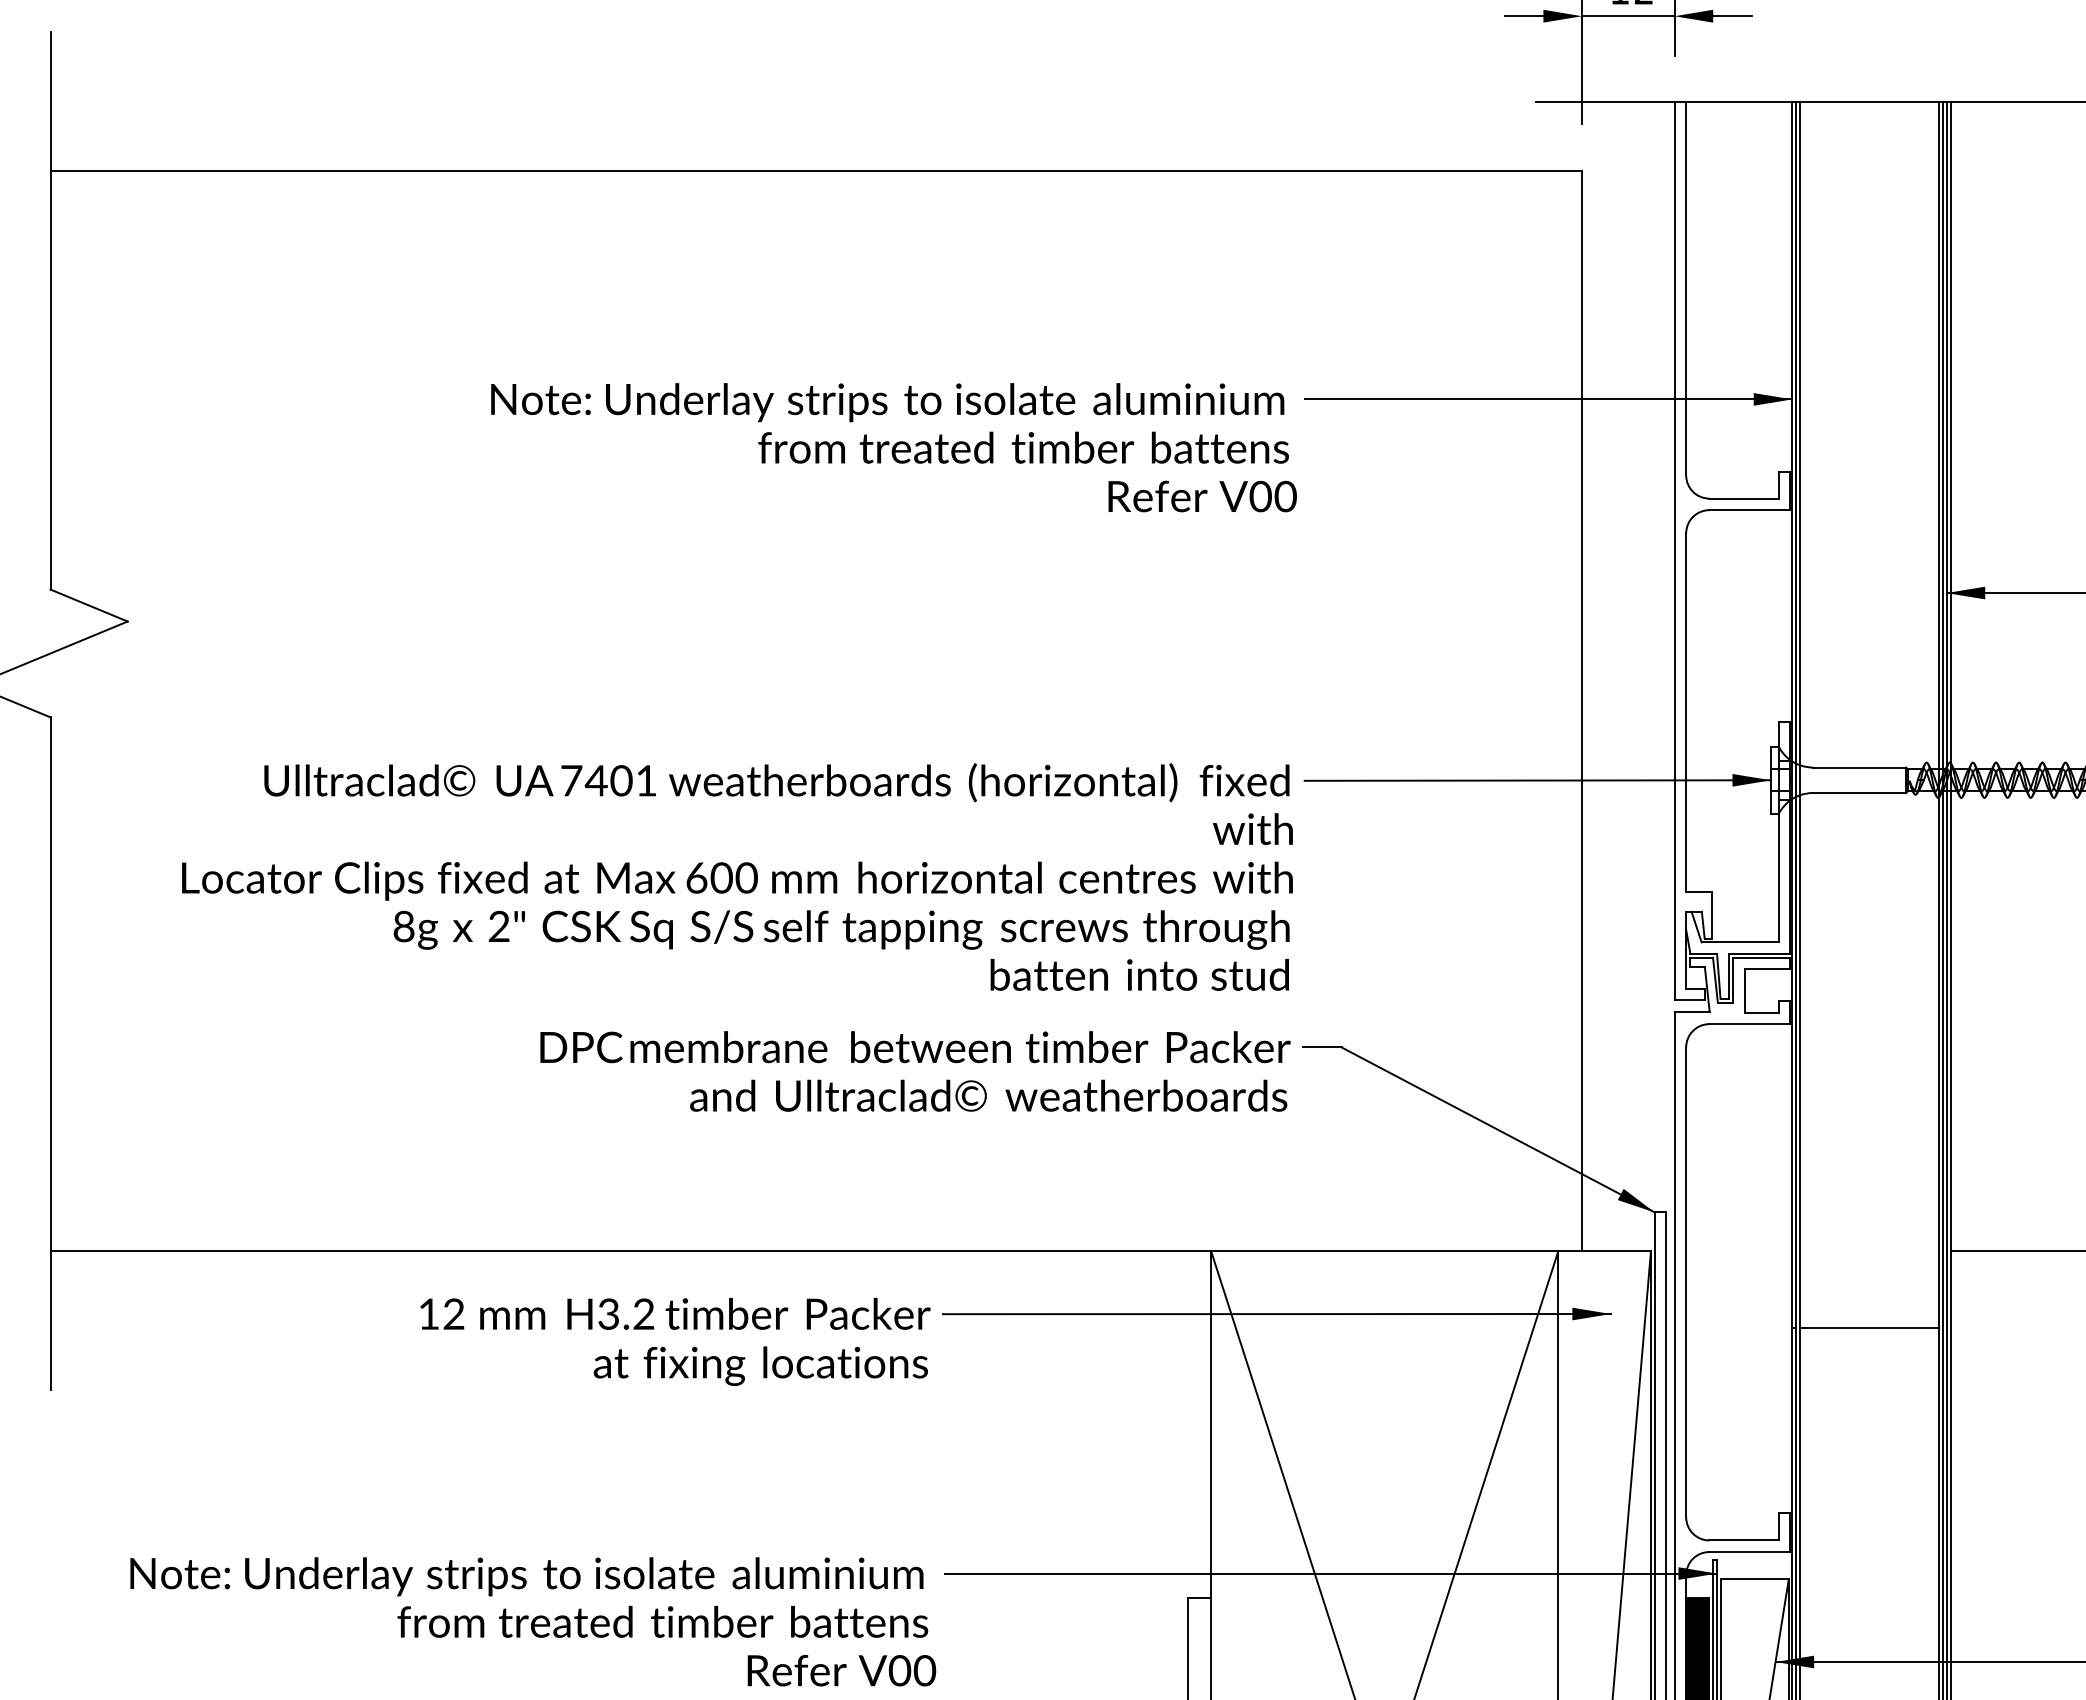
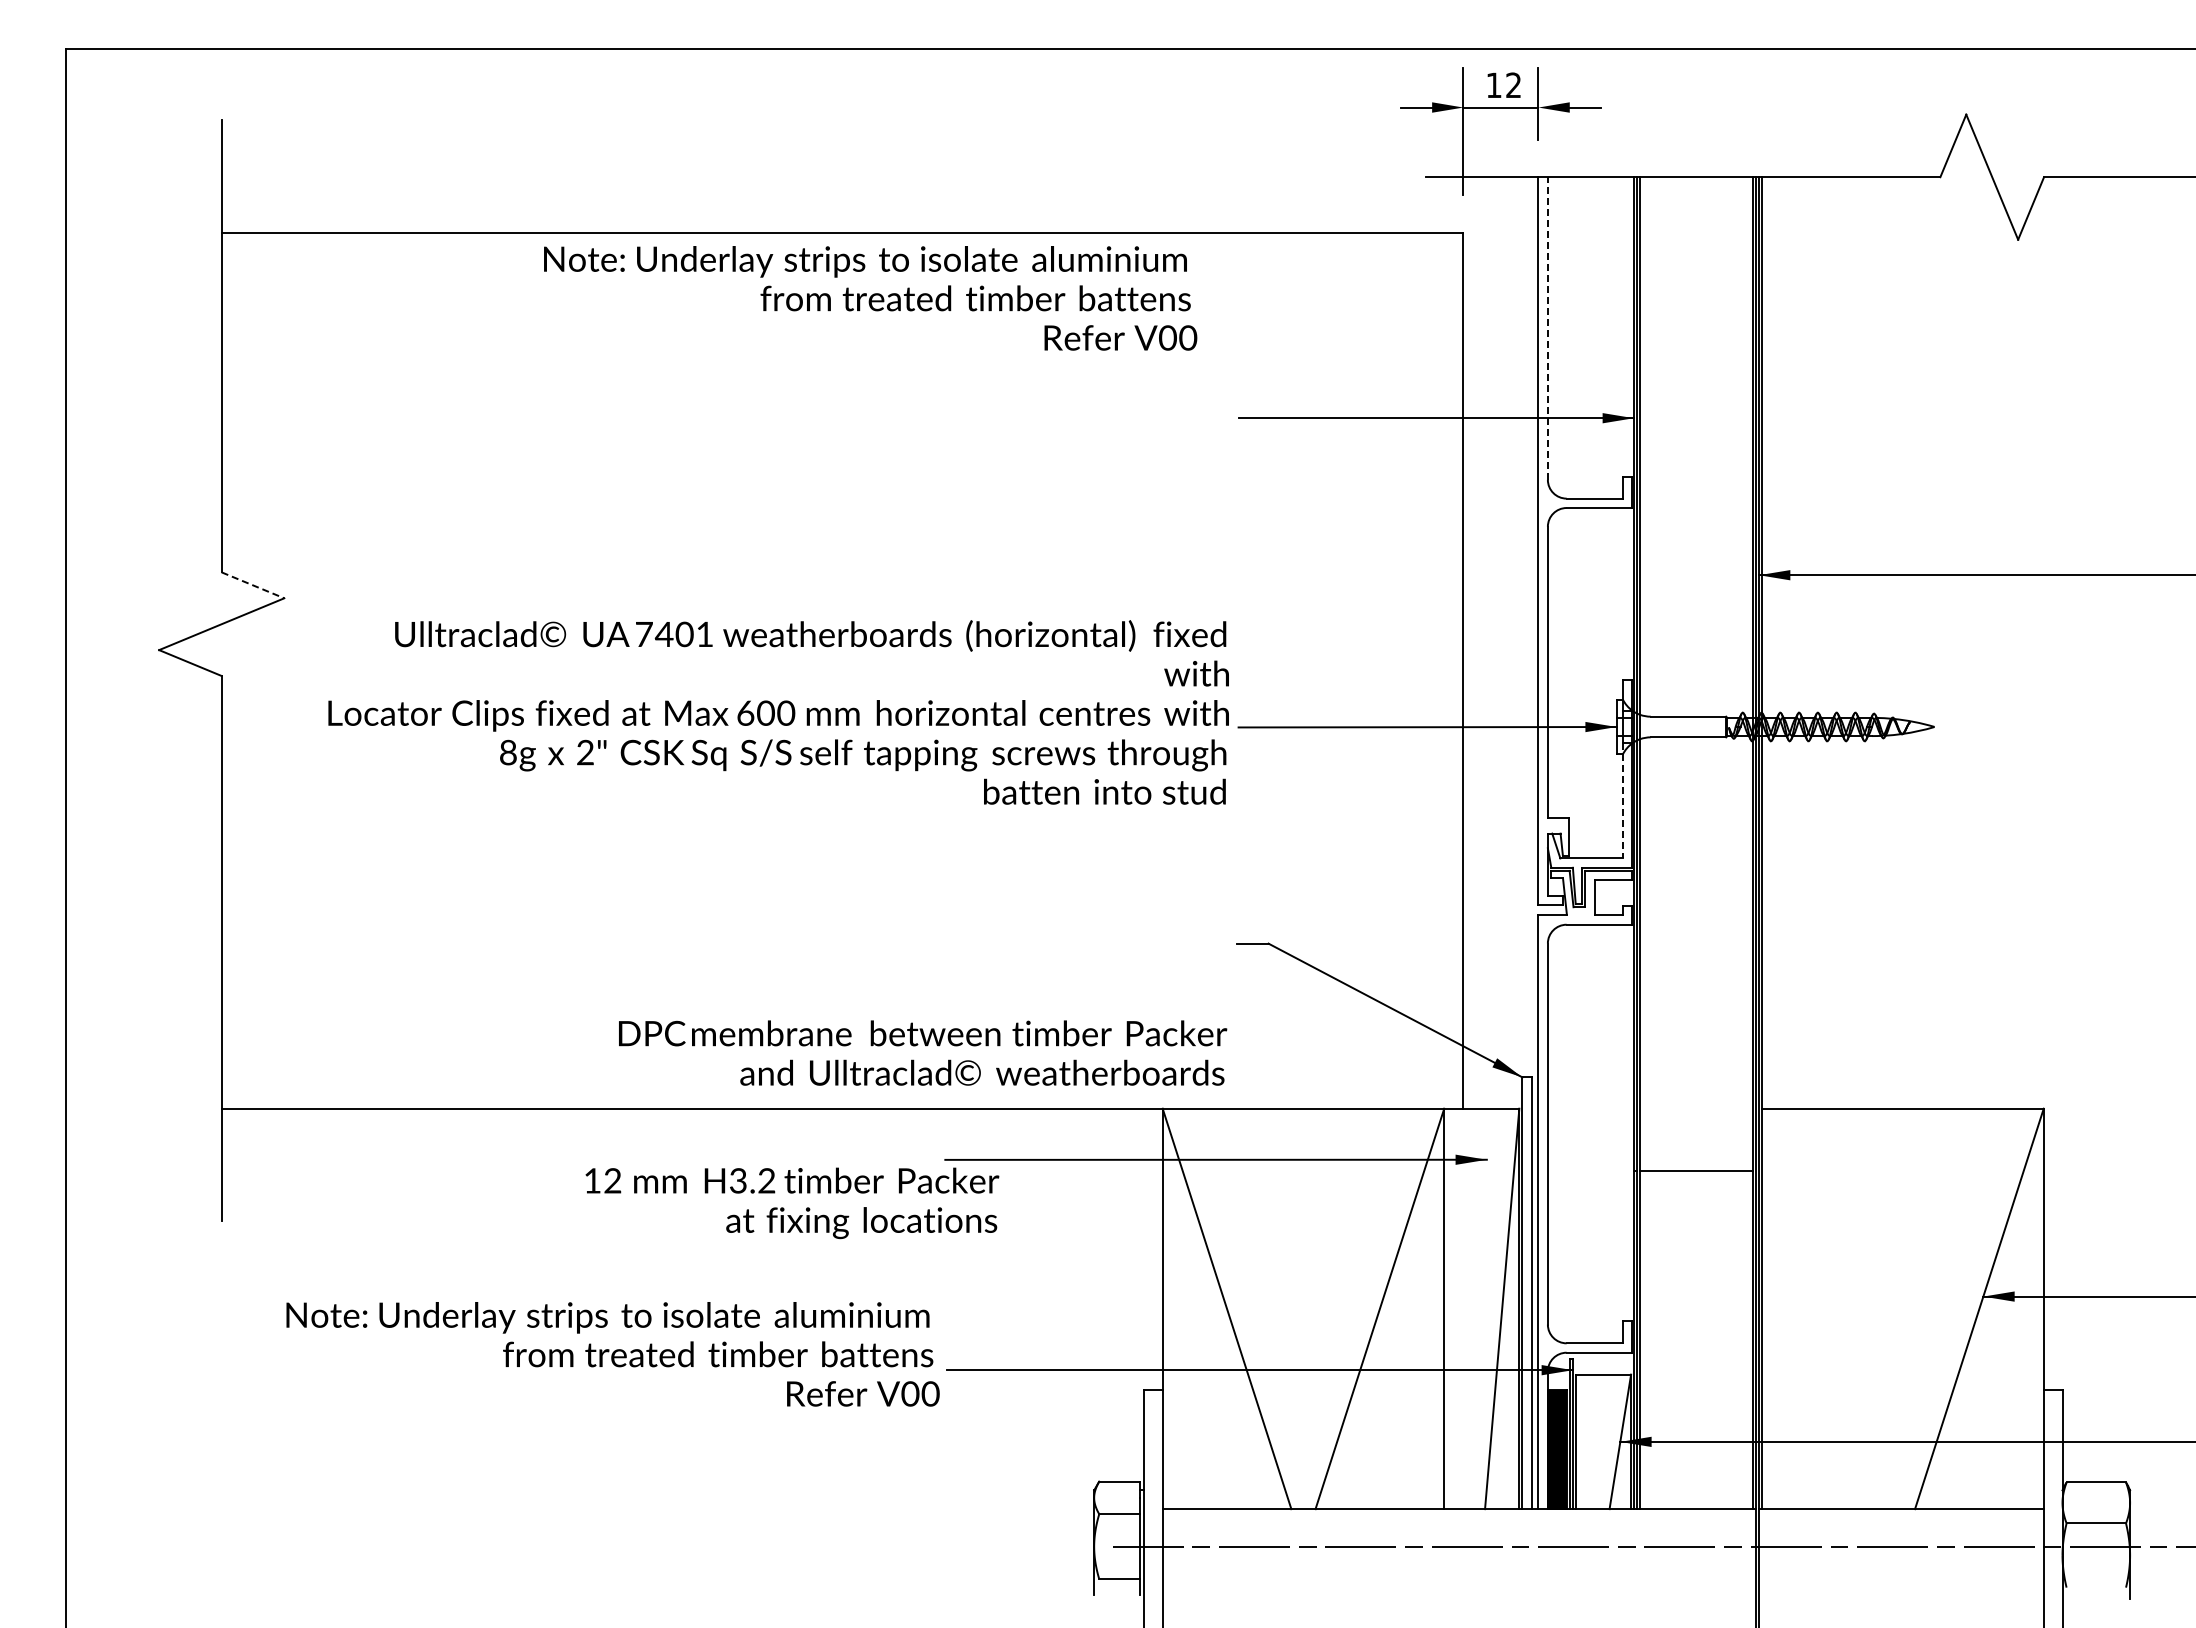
line: (1685, 288) -> (1547, 328), solid -> dashed
text: (893, 447) -> (870, 298), moved
line: (89, 605) -> (253, 585), solid -> dashed
line: (1778, 870) -> (1622, 800), solid -> dashed
text: (737, 877) -> (778, 712), moved
text: (916, 1070) -> (923, 1052), moved
text: (675, 1342) -> (792, 1203), moved
text: (532, 1622) -> (612, 1354), moved

